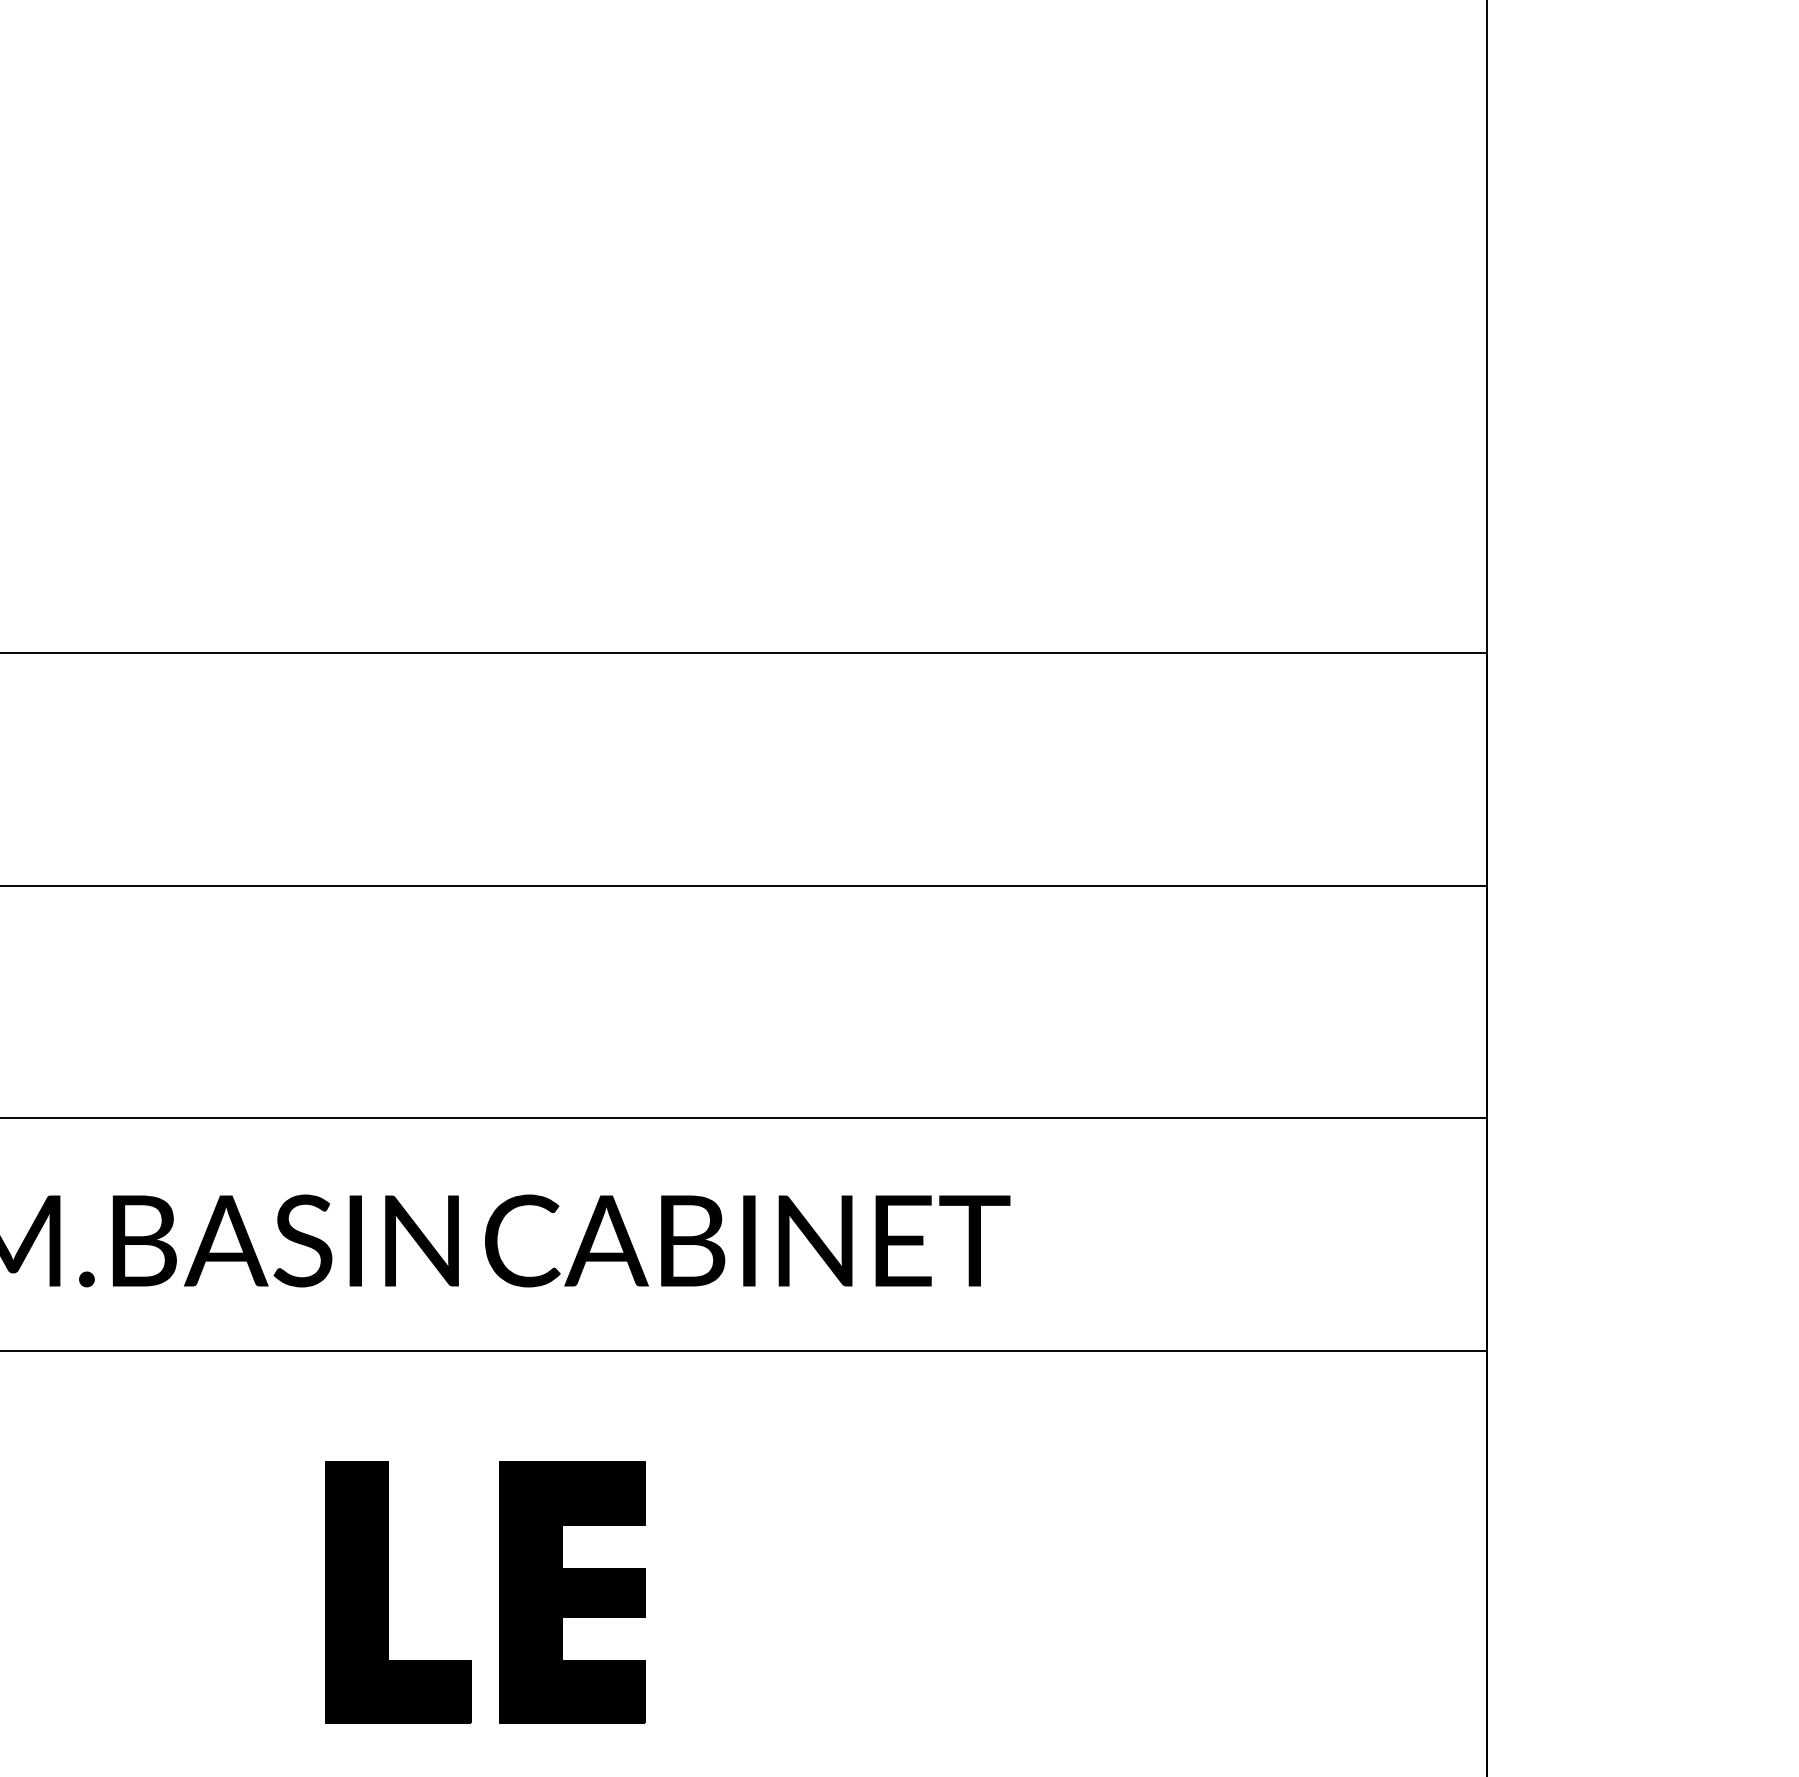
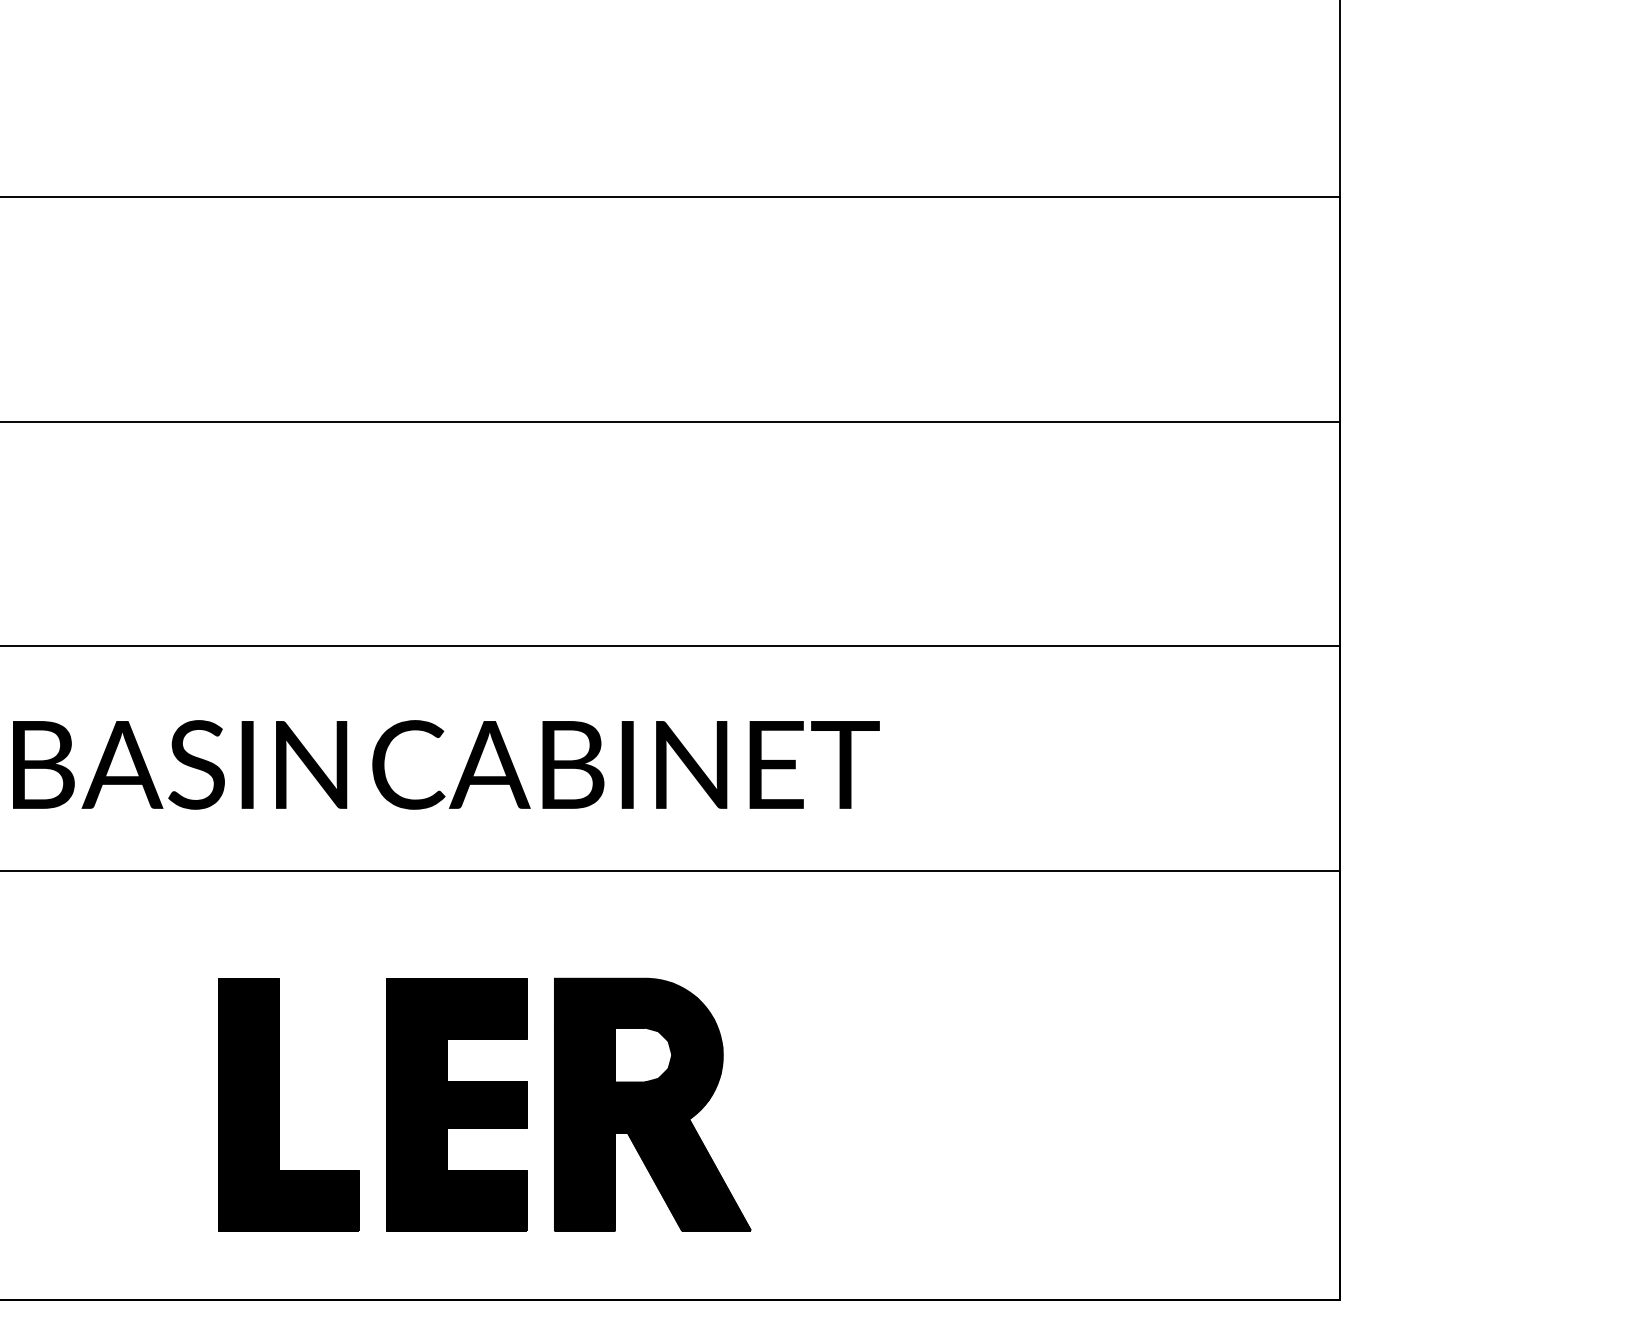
part: (775, 1592) -> (652, 1104), added

